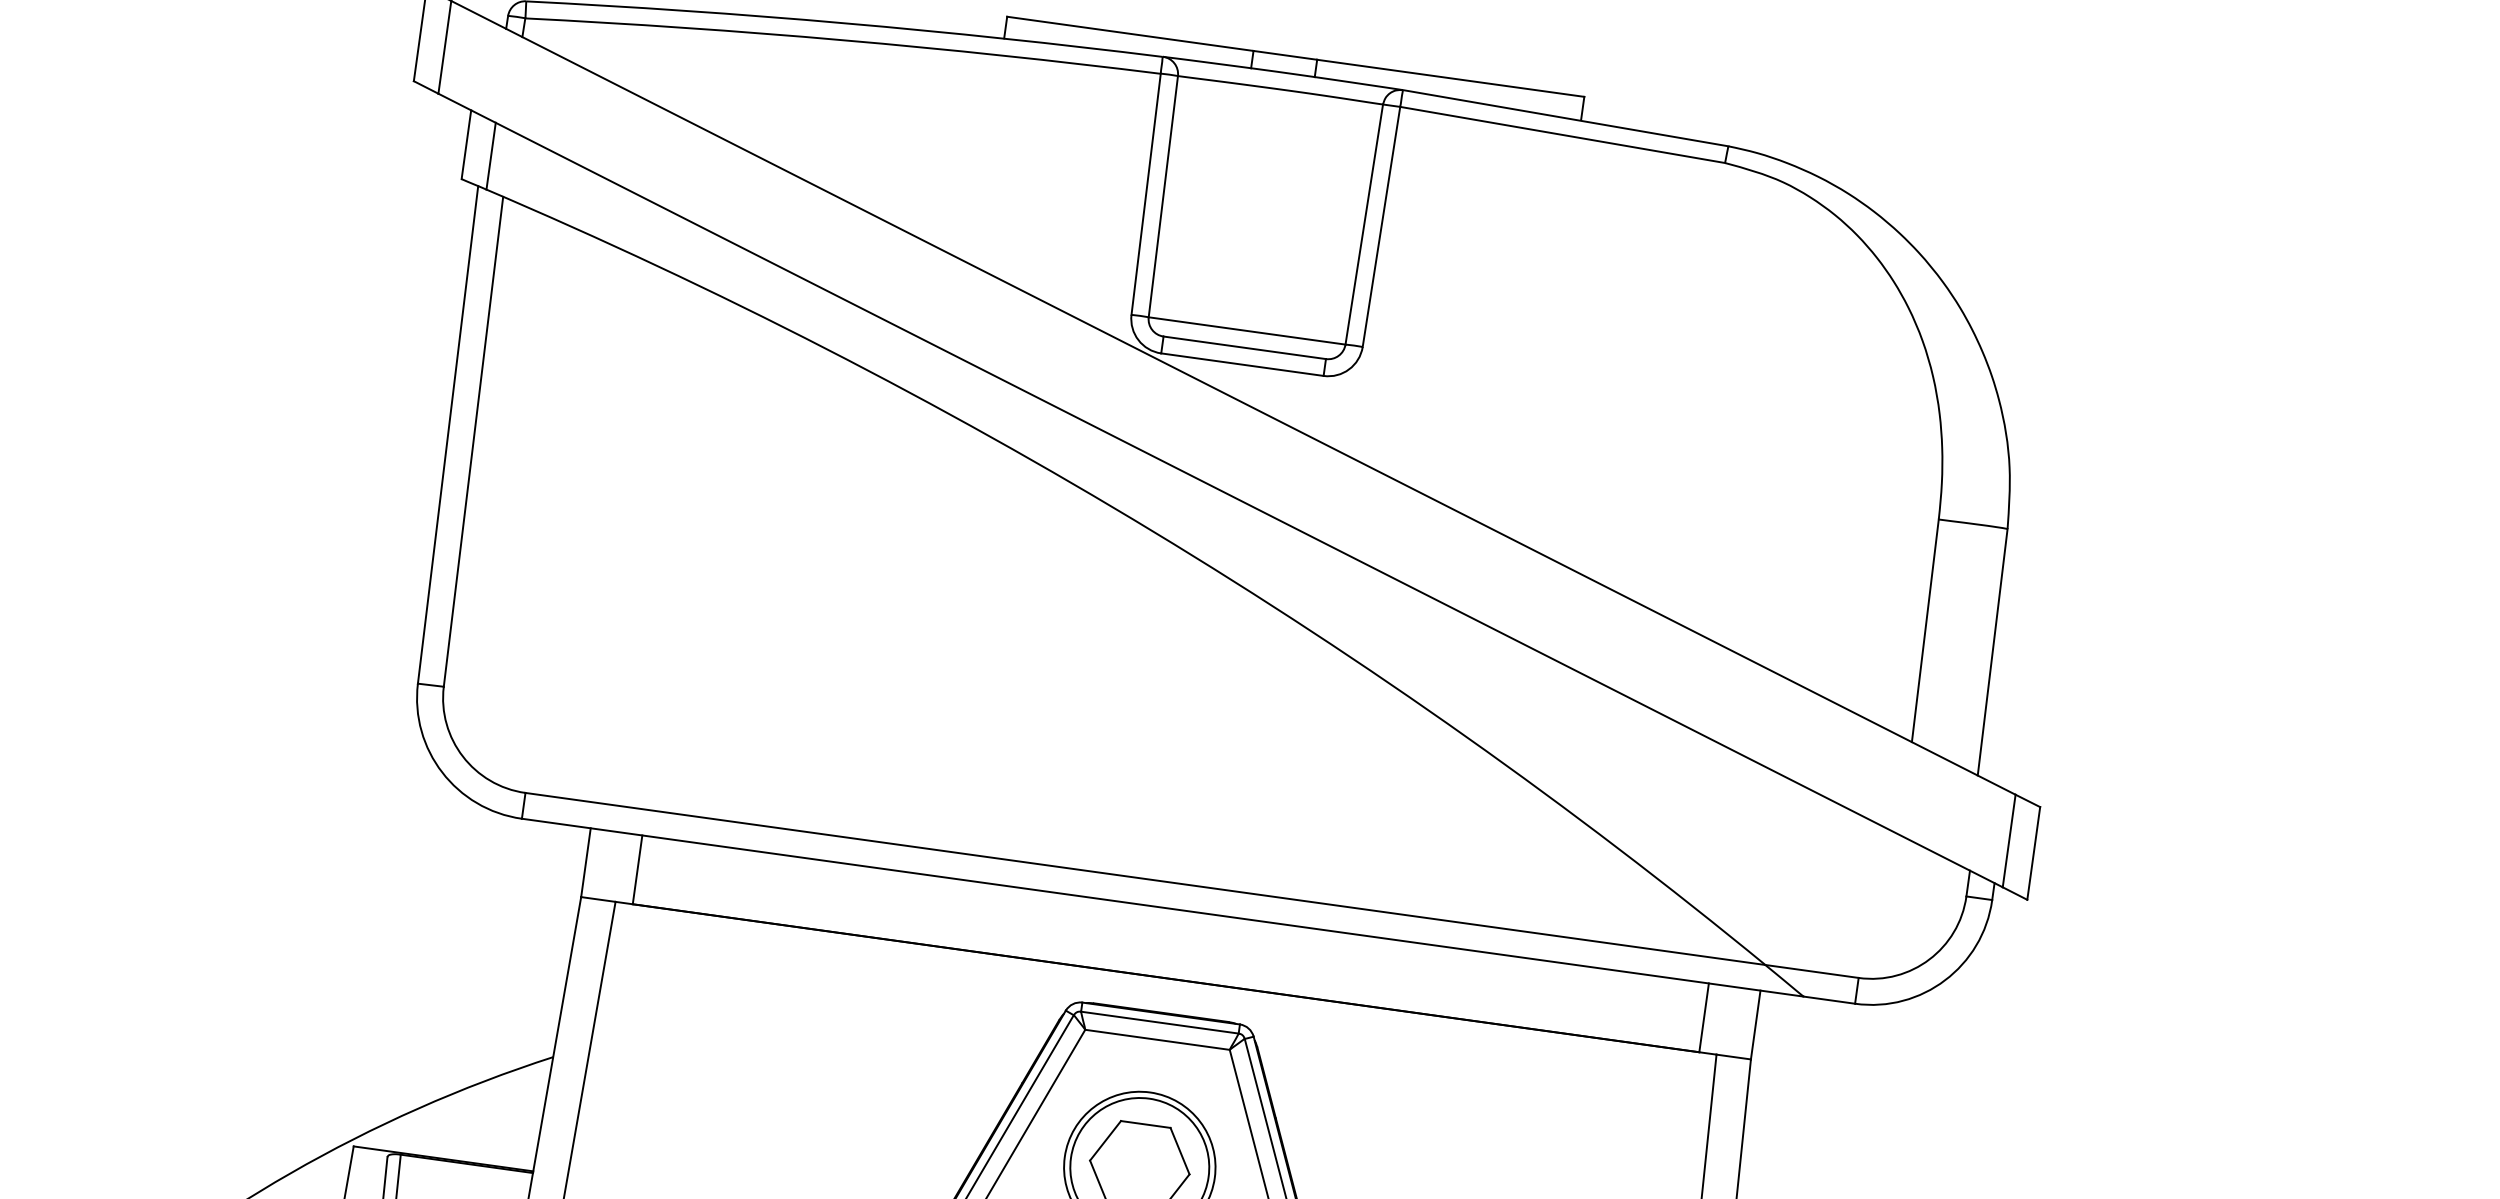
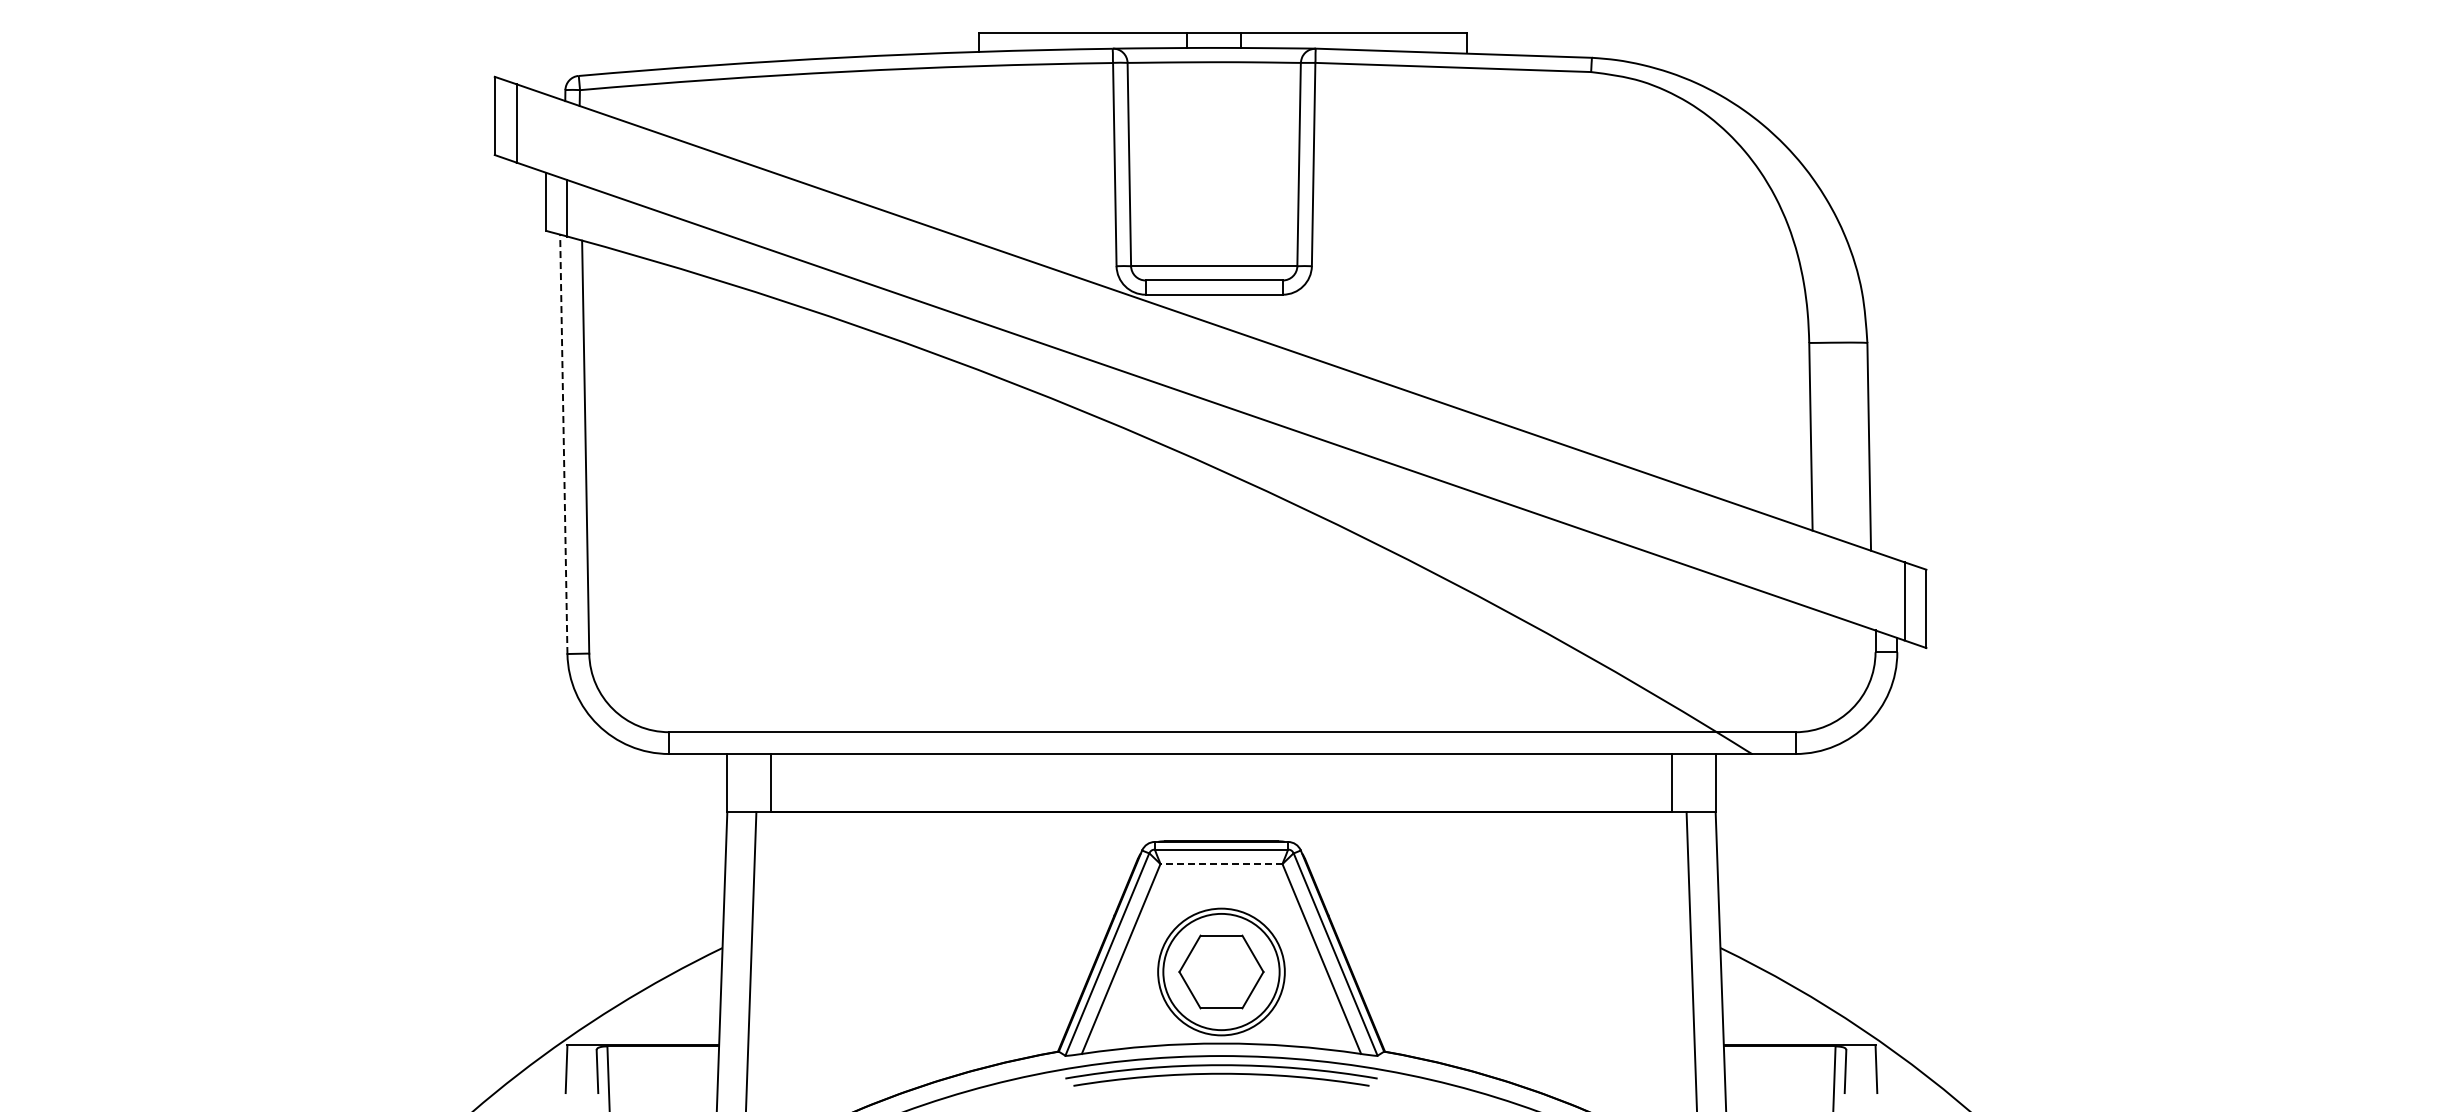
line: (447, 435) -> (563, 444), solid -> dashed
line: (1157, 1040) -> (1221, 864), solid -> dashed

